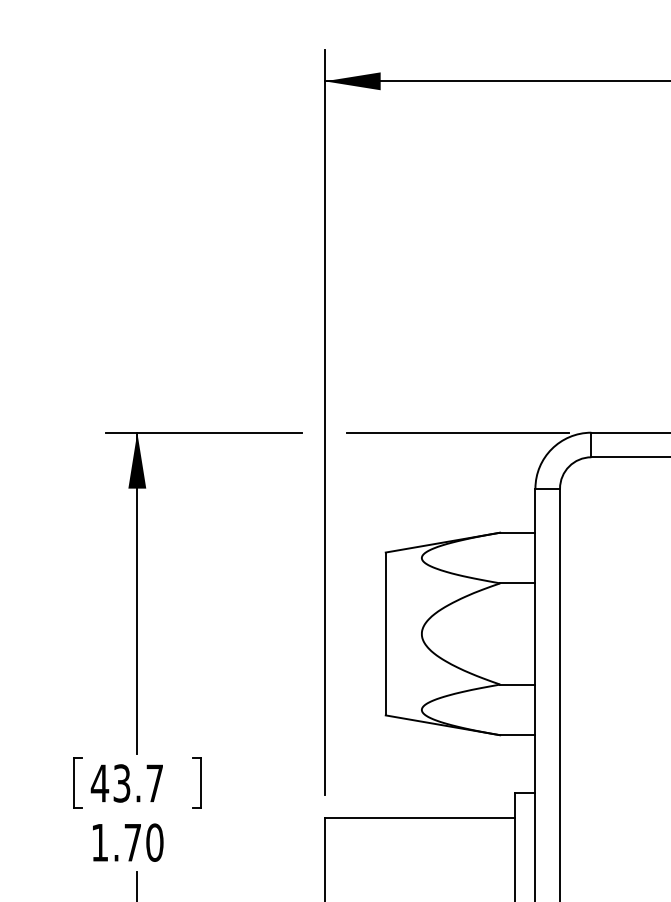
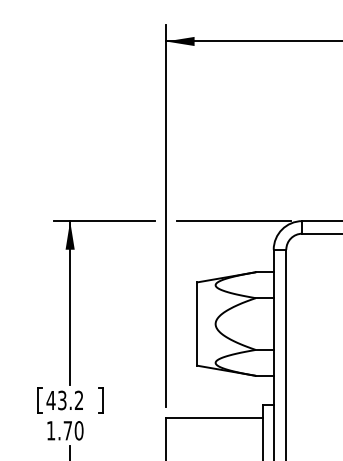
text: (153, 781) -> (78, 399), 43.7 -> 43.2

